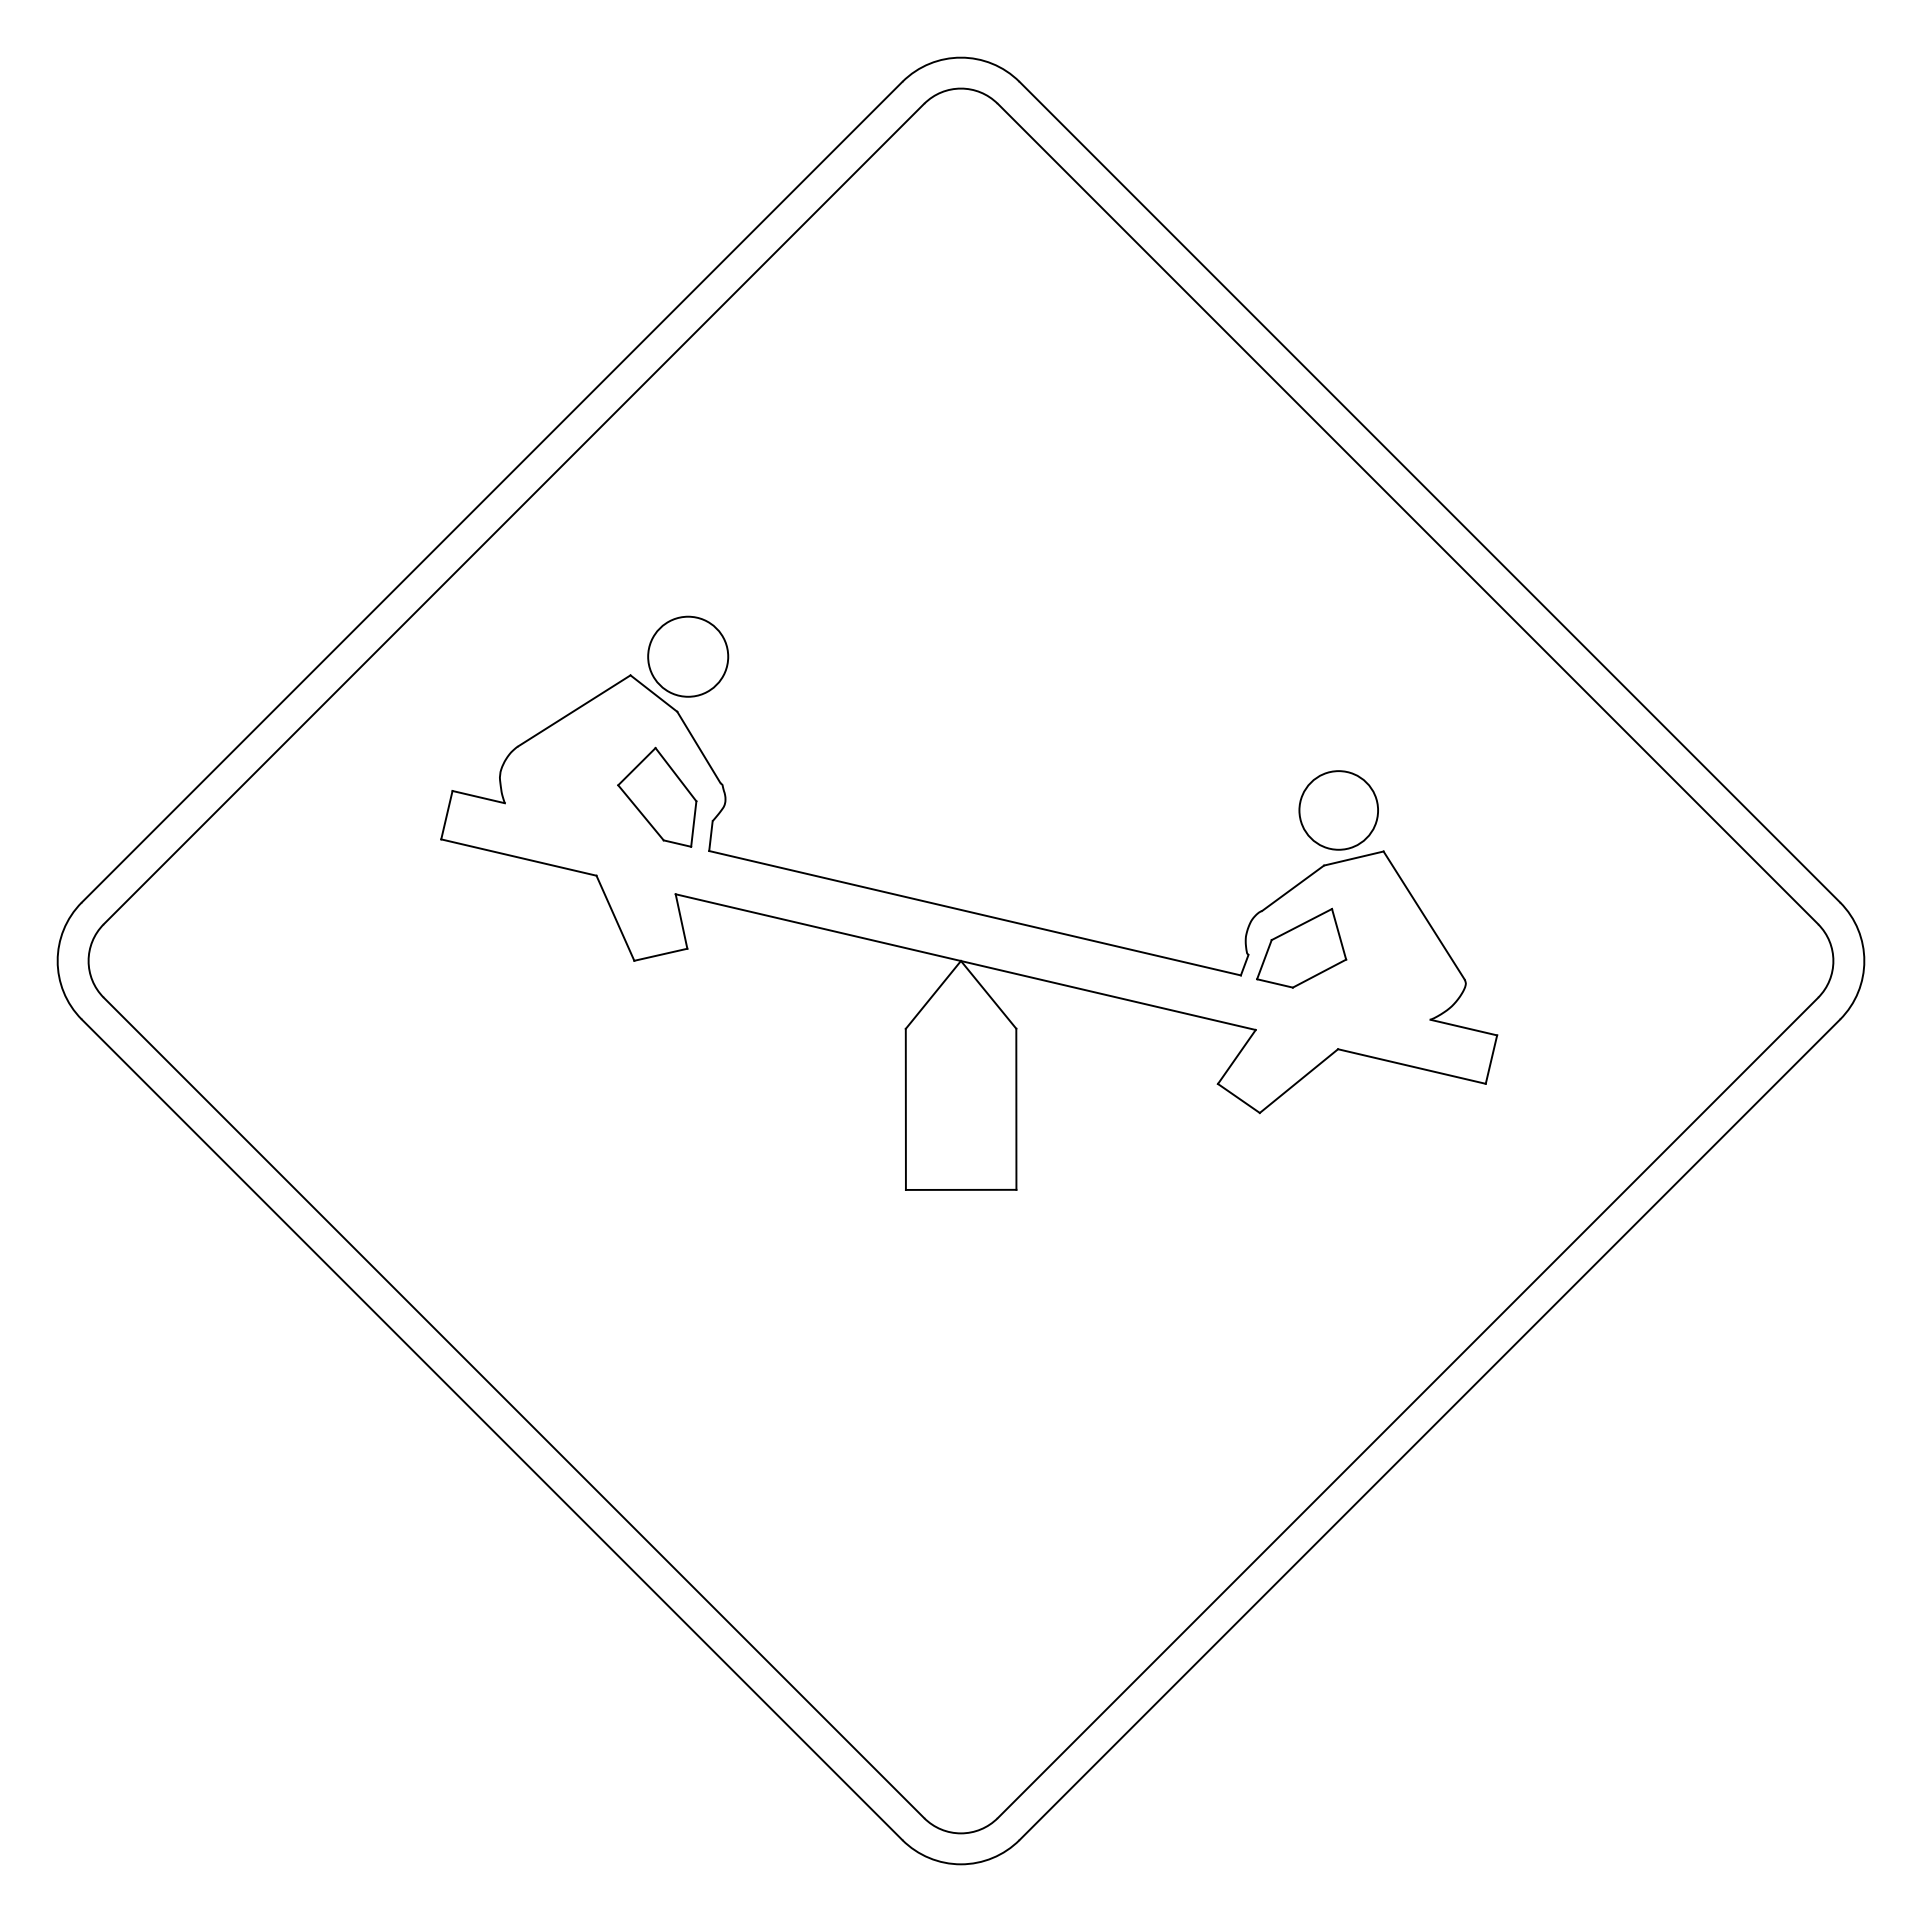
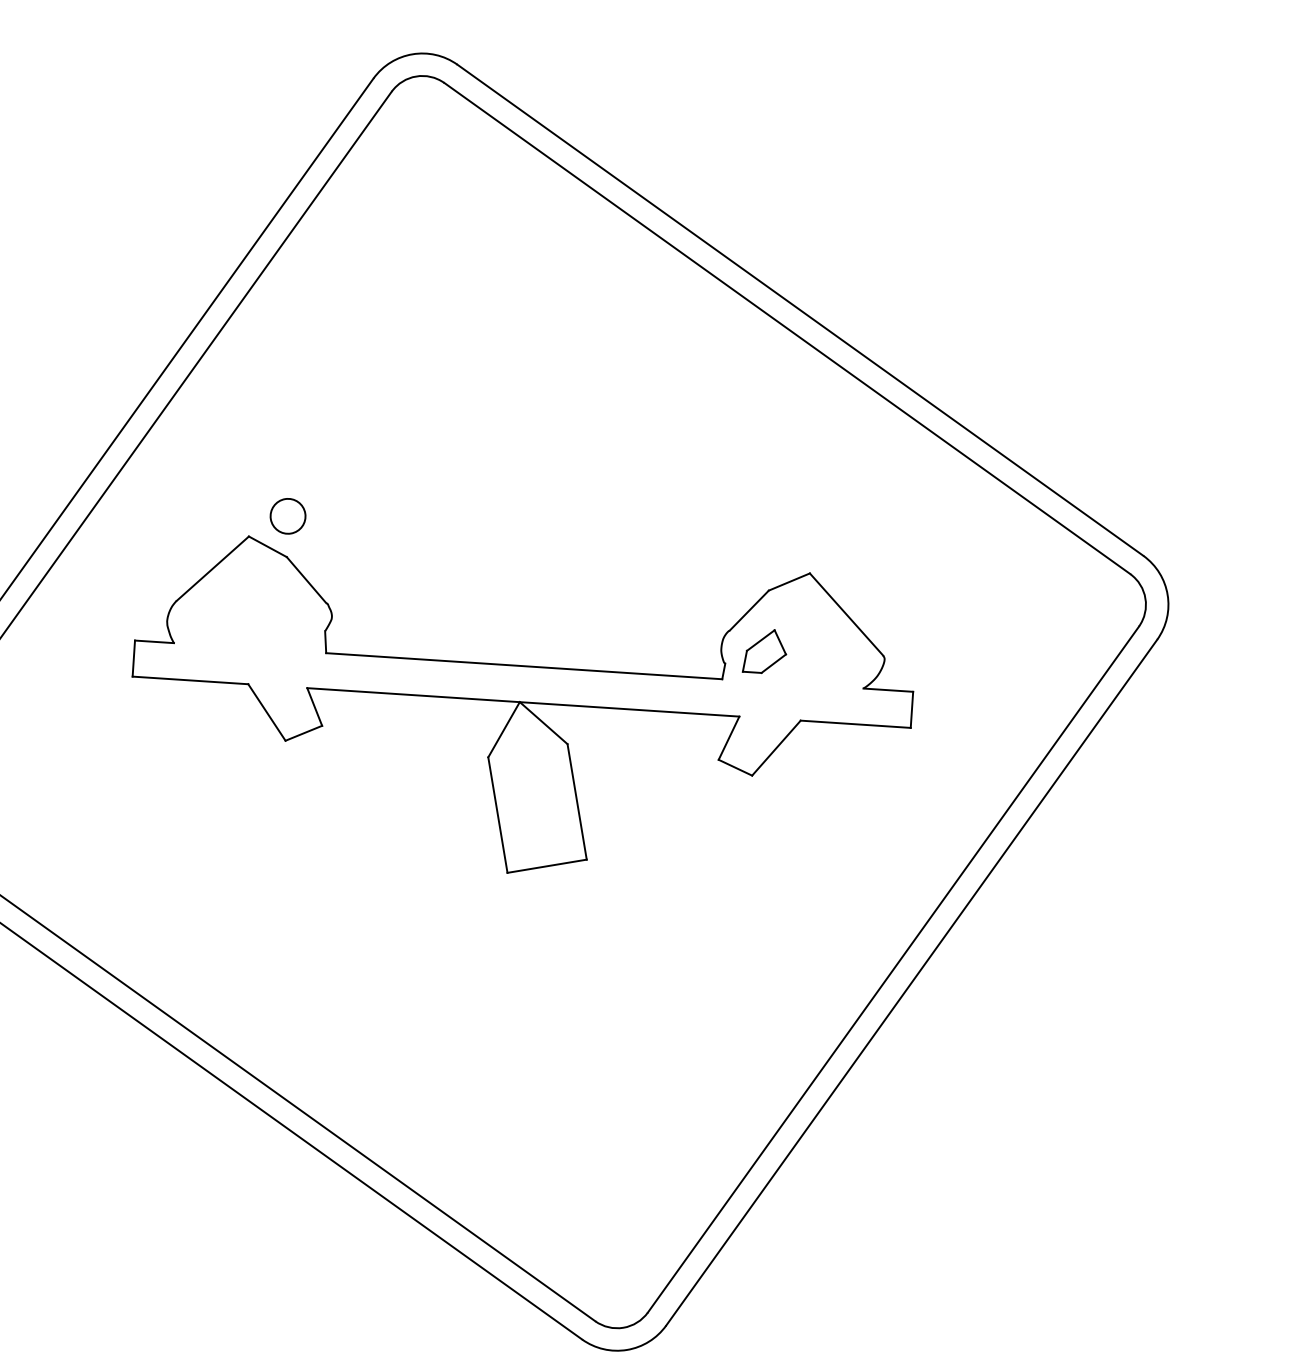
circle: (688, 656) -> (288, 516), size x0.6
part: (657, 796) -> (282, 620), removed
circle: (1338, 810) -> (772, 549), removed
part: (1301, 947) -> (762, 652), size x0.7

